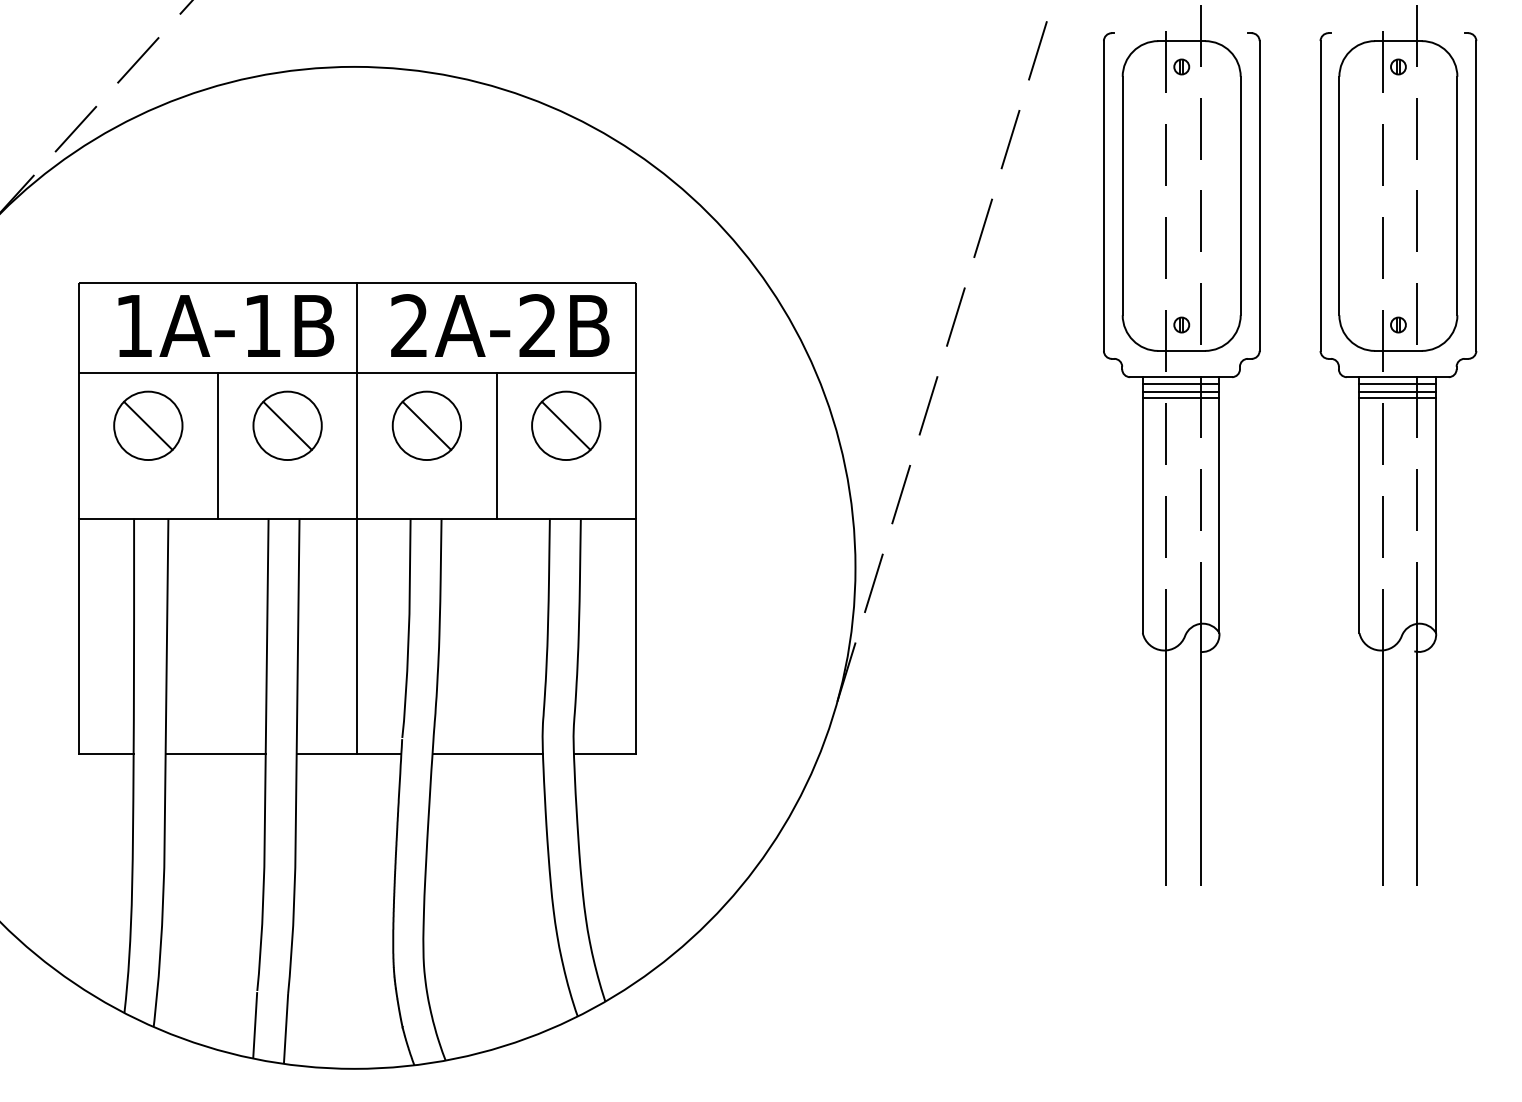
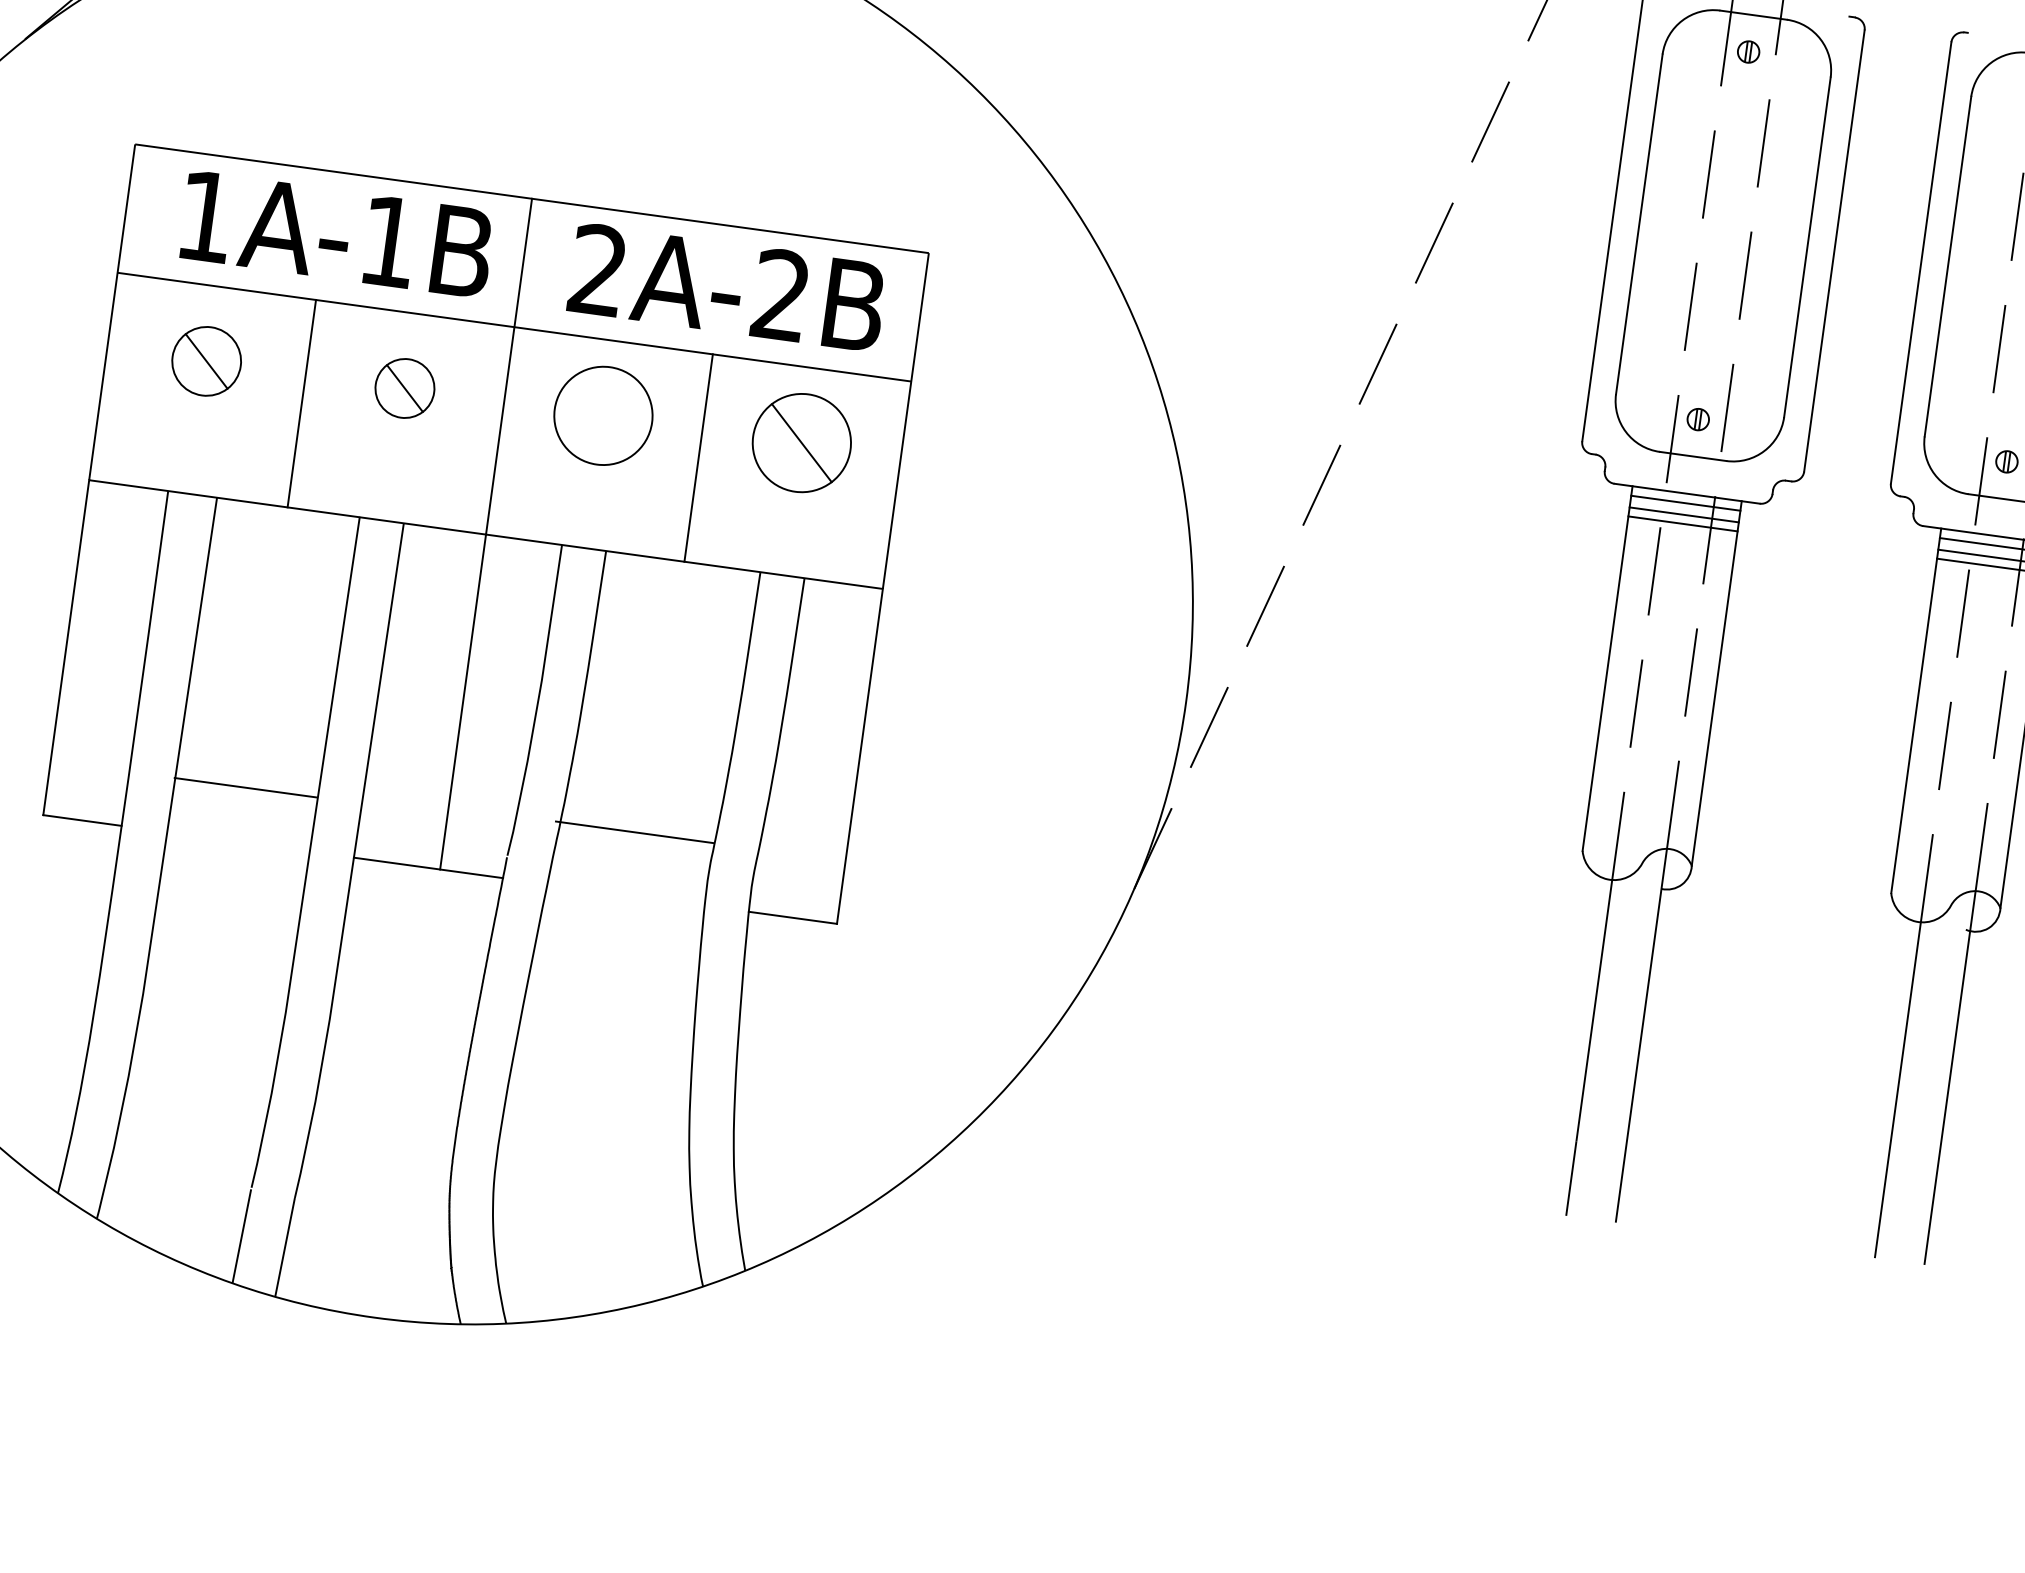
part: (148, 425) -> (206, 361), size x0.7
part: (287, 425) -> (404, 388), size x0.6
line: (426, 425) -> (602, 415), removed
line: (215, 753) -> (245, 787), moved
line: (487, 753) -> (634, 831), moved

